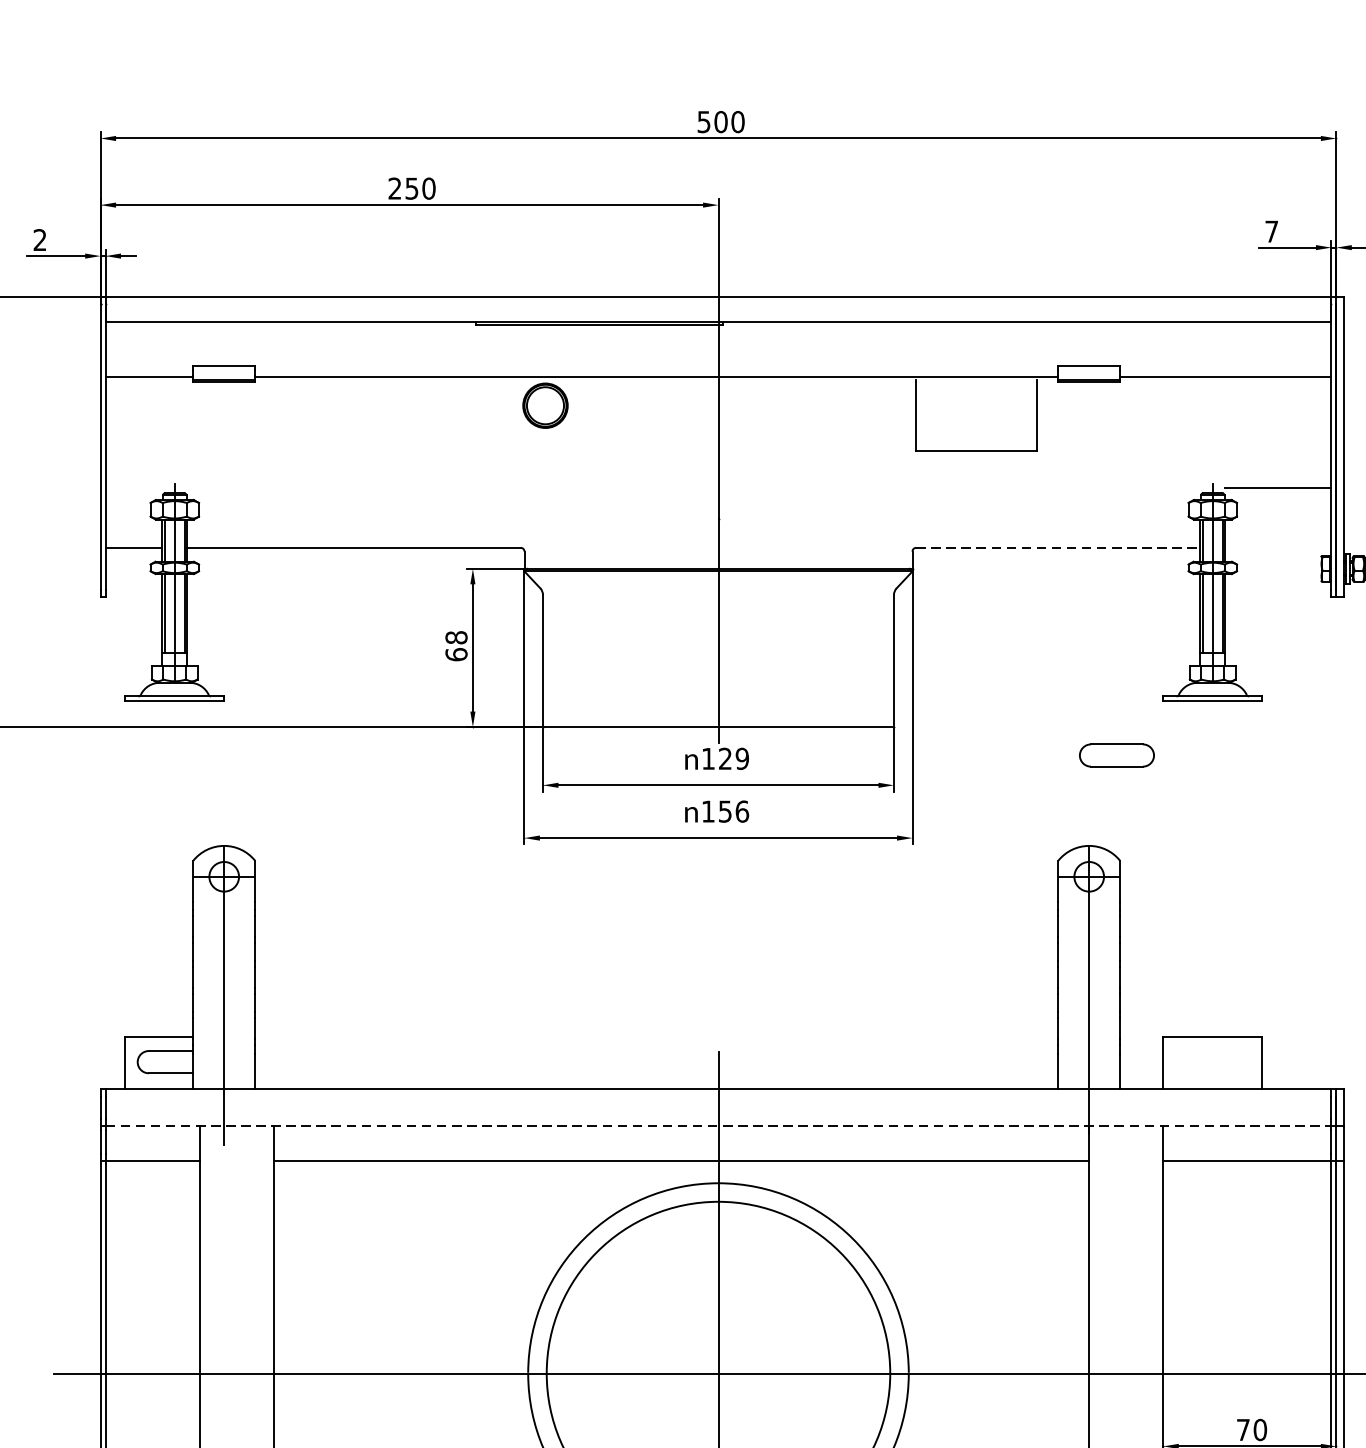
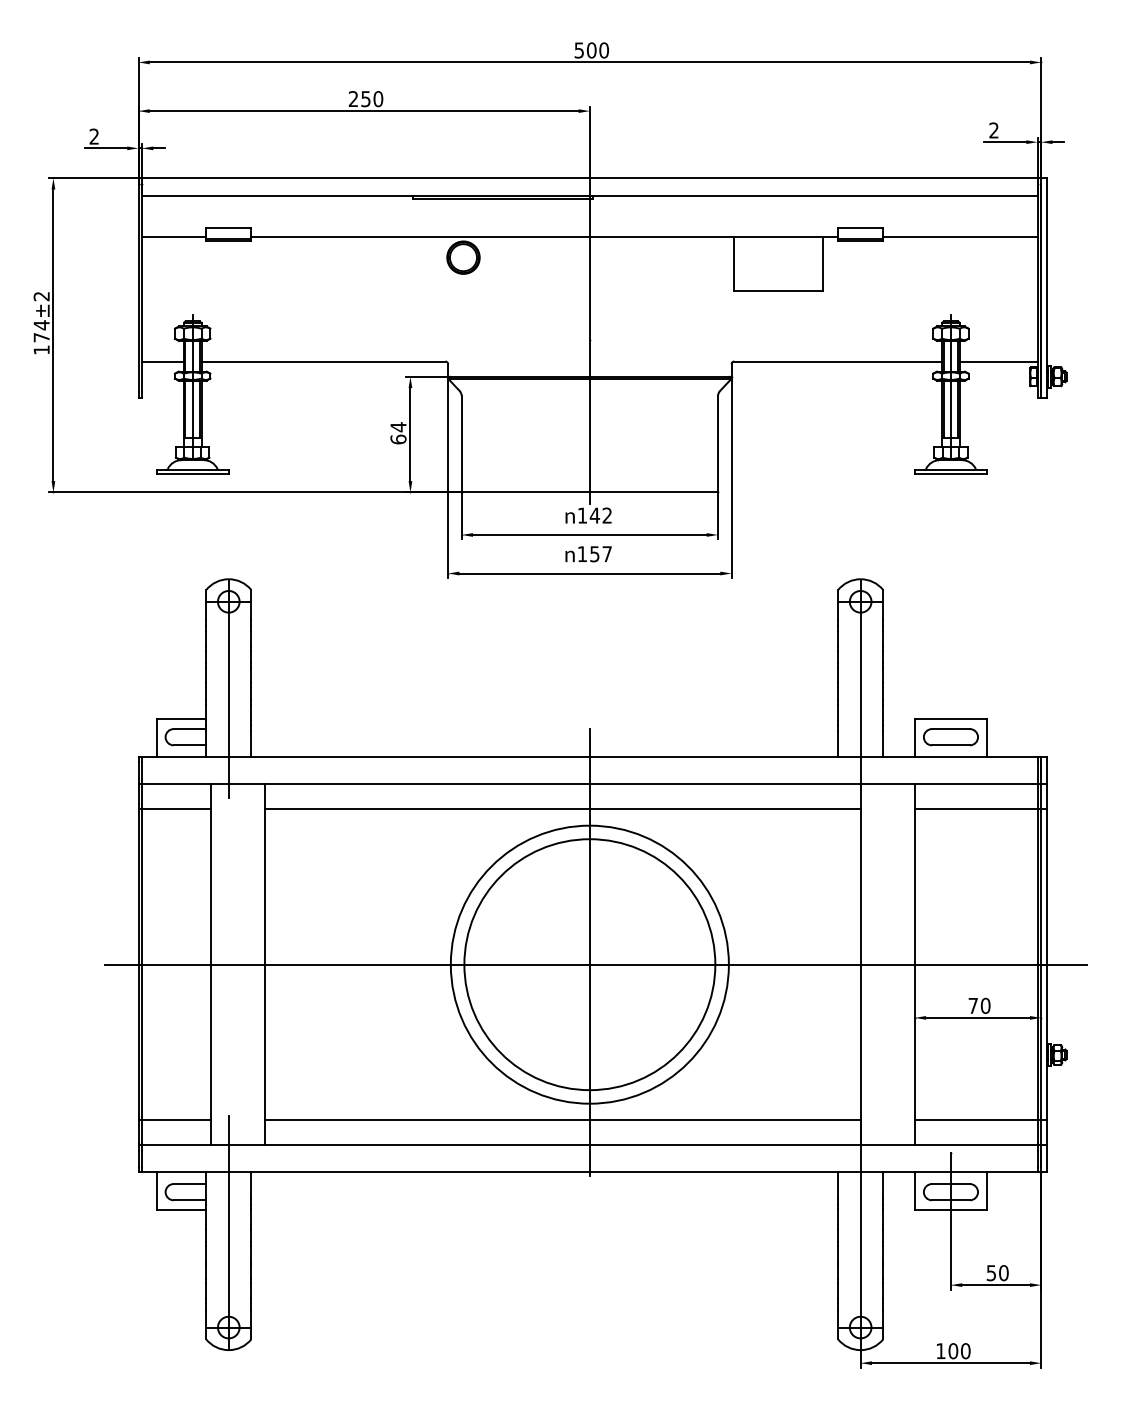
text: (1271, 231) -> (993, 130), 7 -> 2
line: (1277, 487) -> (998, 361), moved
line: (1058, 547) -> (838, 361), dashed -> solid
text: (456, 638) -> (398, 427), 68 -> 64
part: (1116, 755) -> (950, 737), moved
text: (733, 758) -> (600, 515), 129 -> 142
text: (742, 812) -> (607, 554), 156 -> 157
line: (717, 1126) -> (589, 784), dashed -> solid

